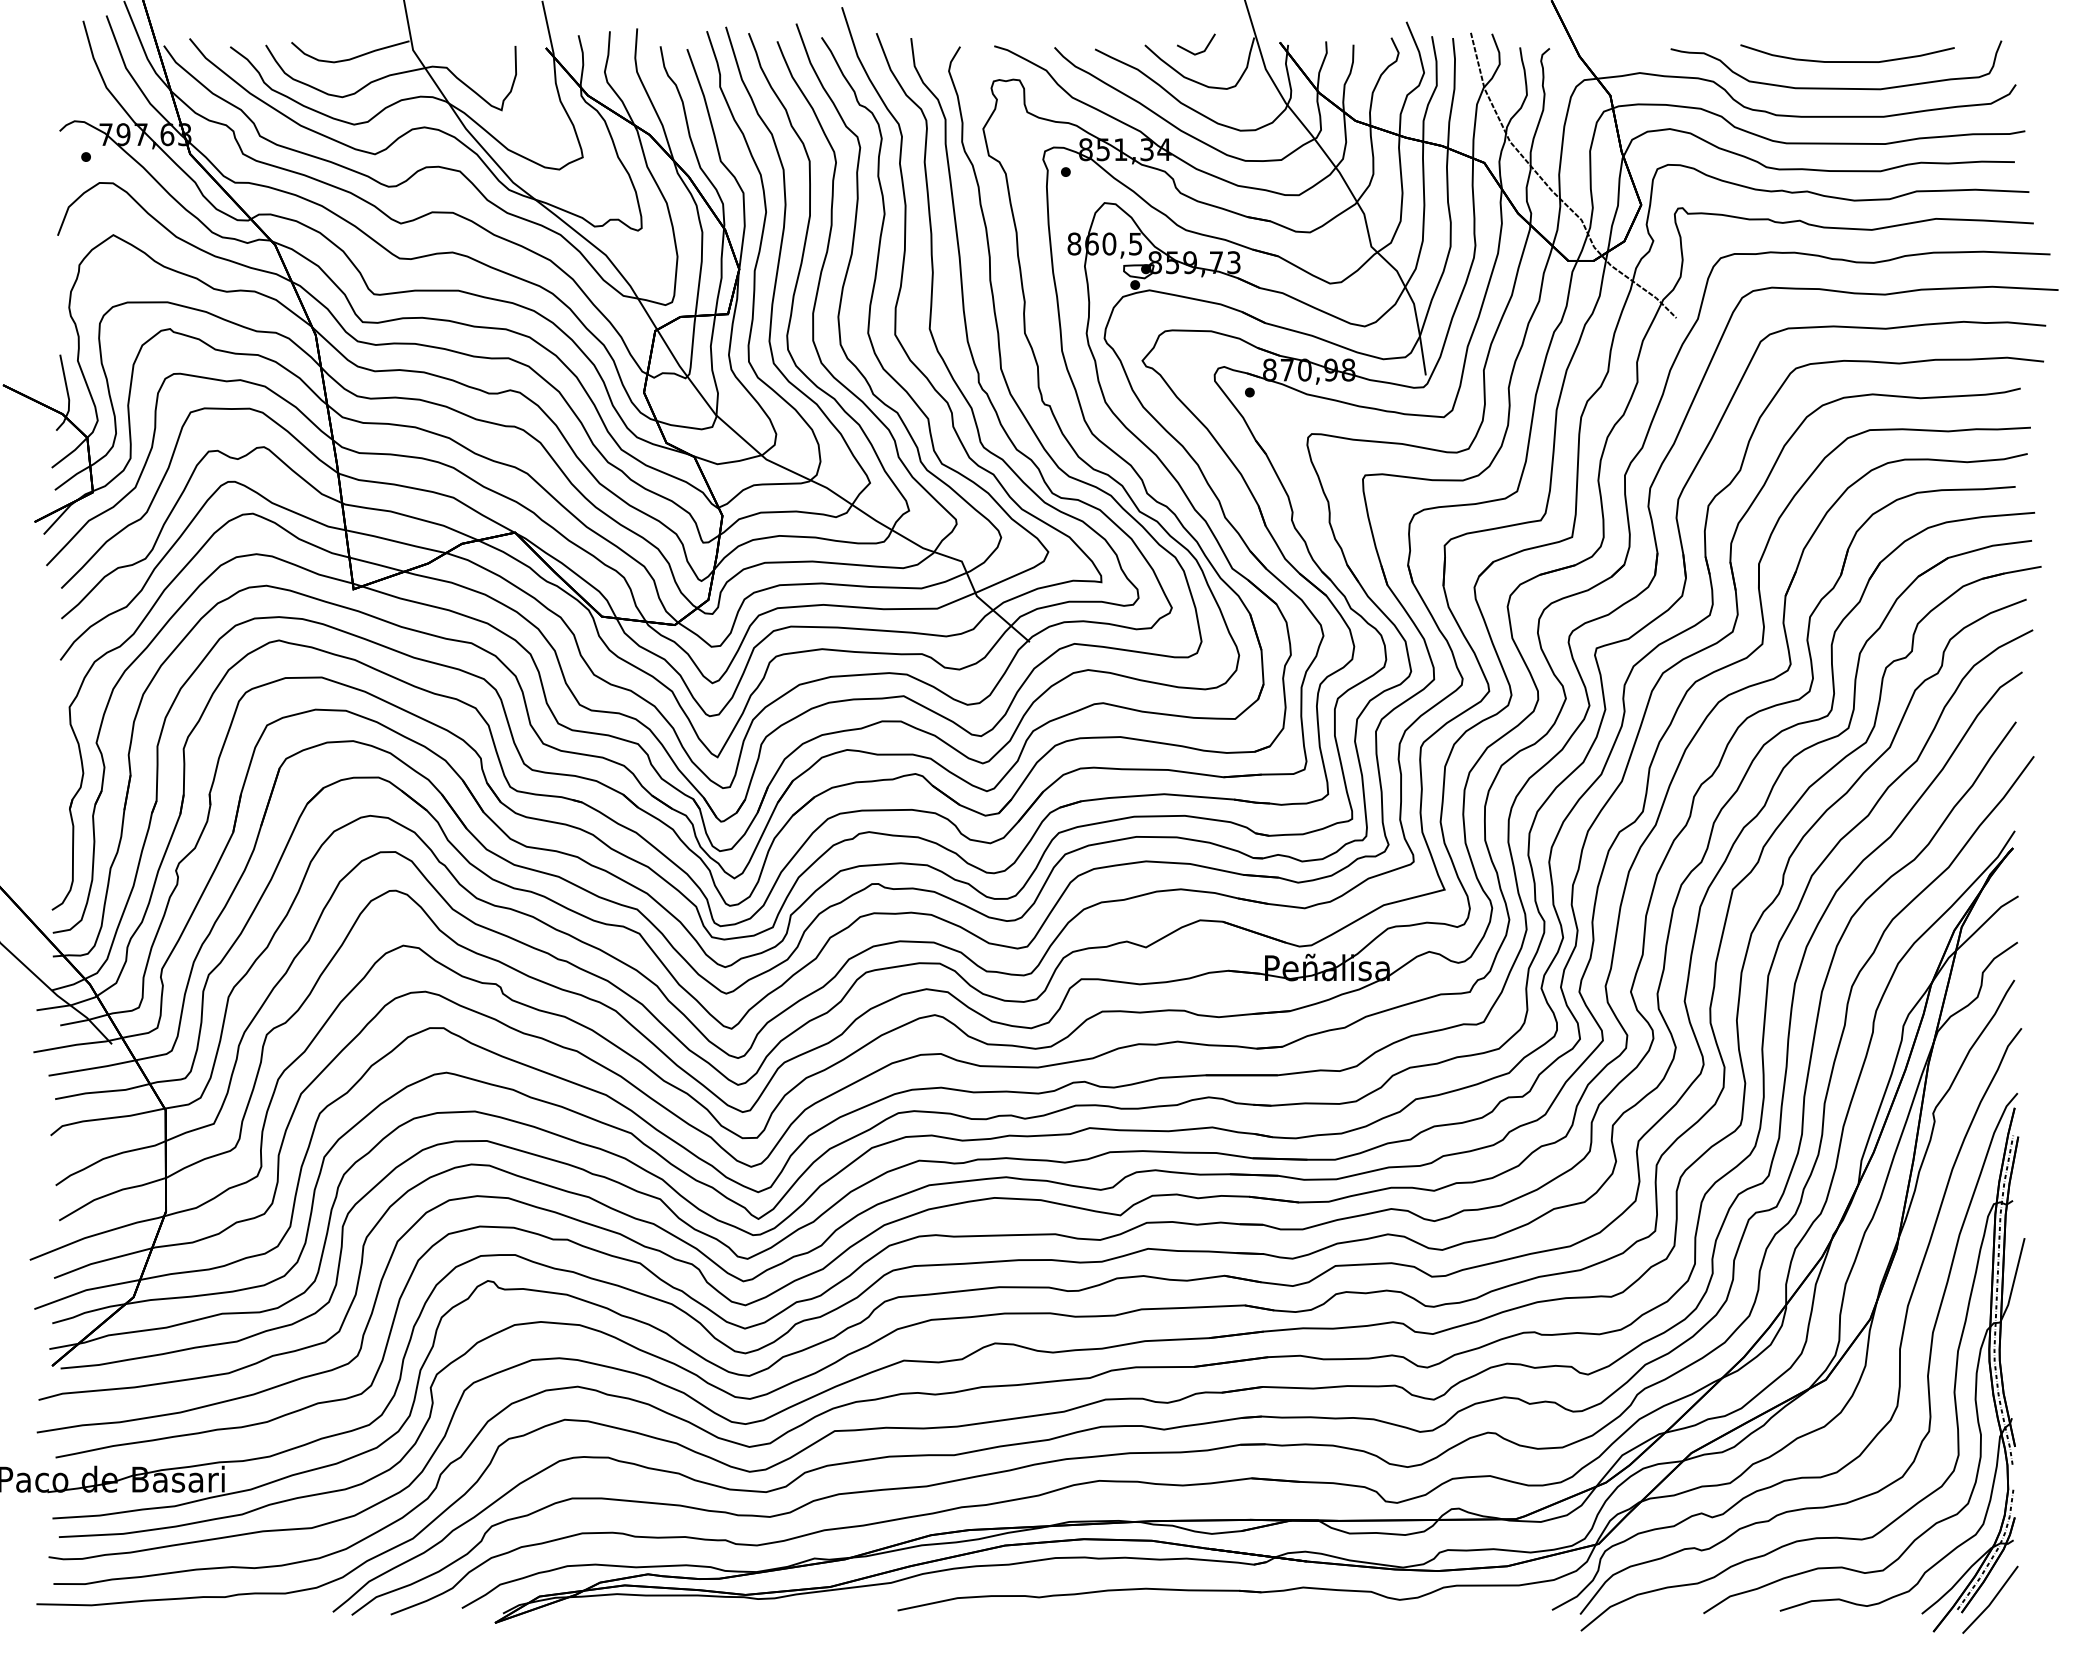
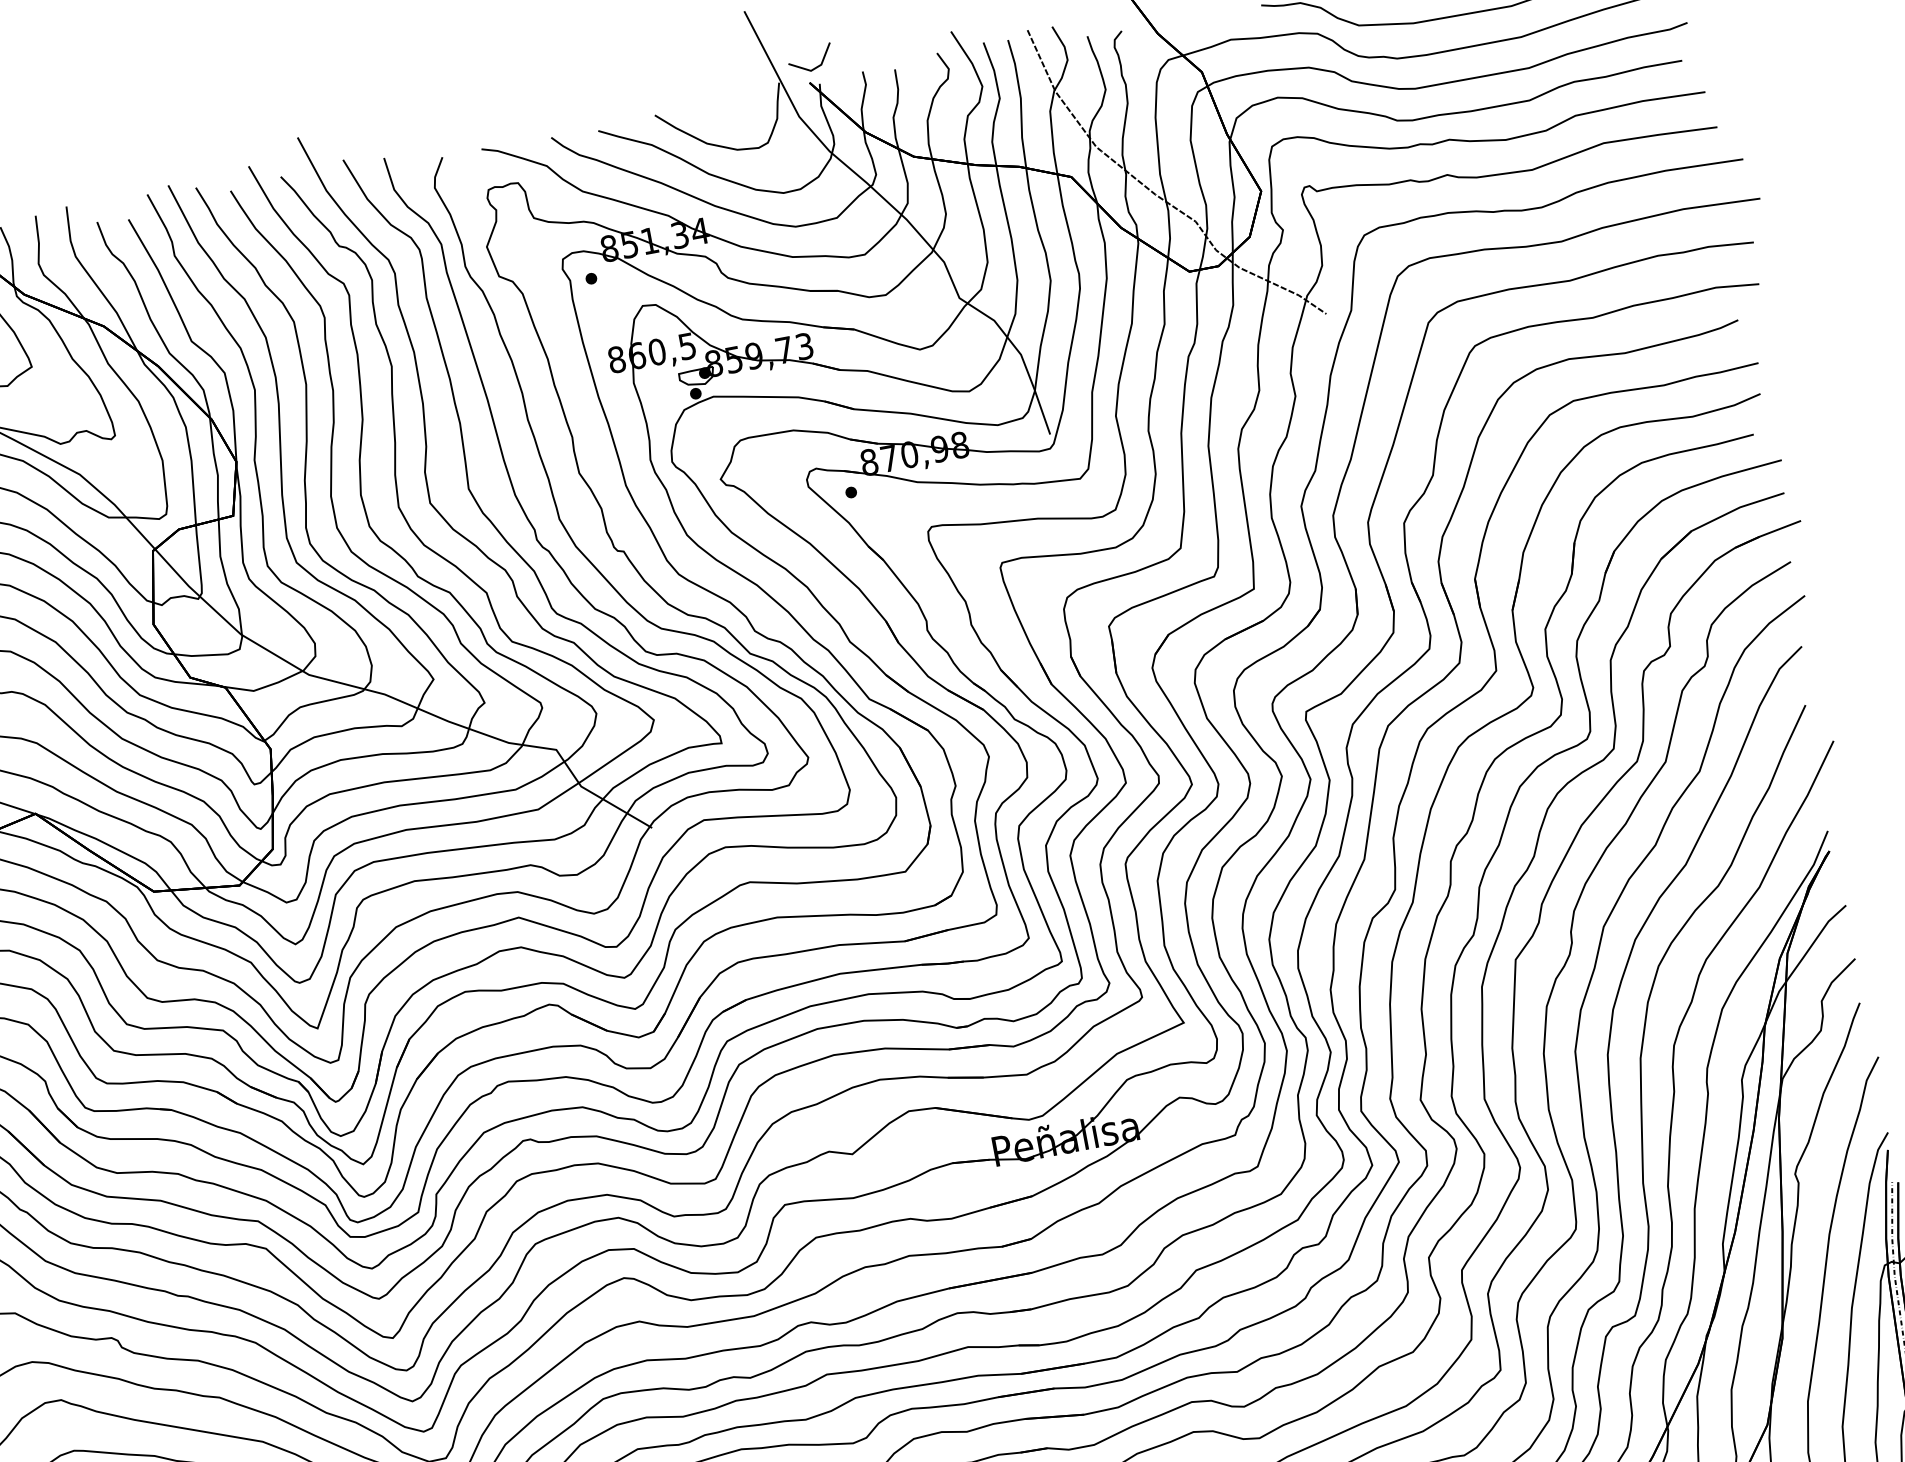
line: (1200, 51) -> (816, 66), moved

